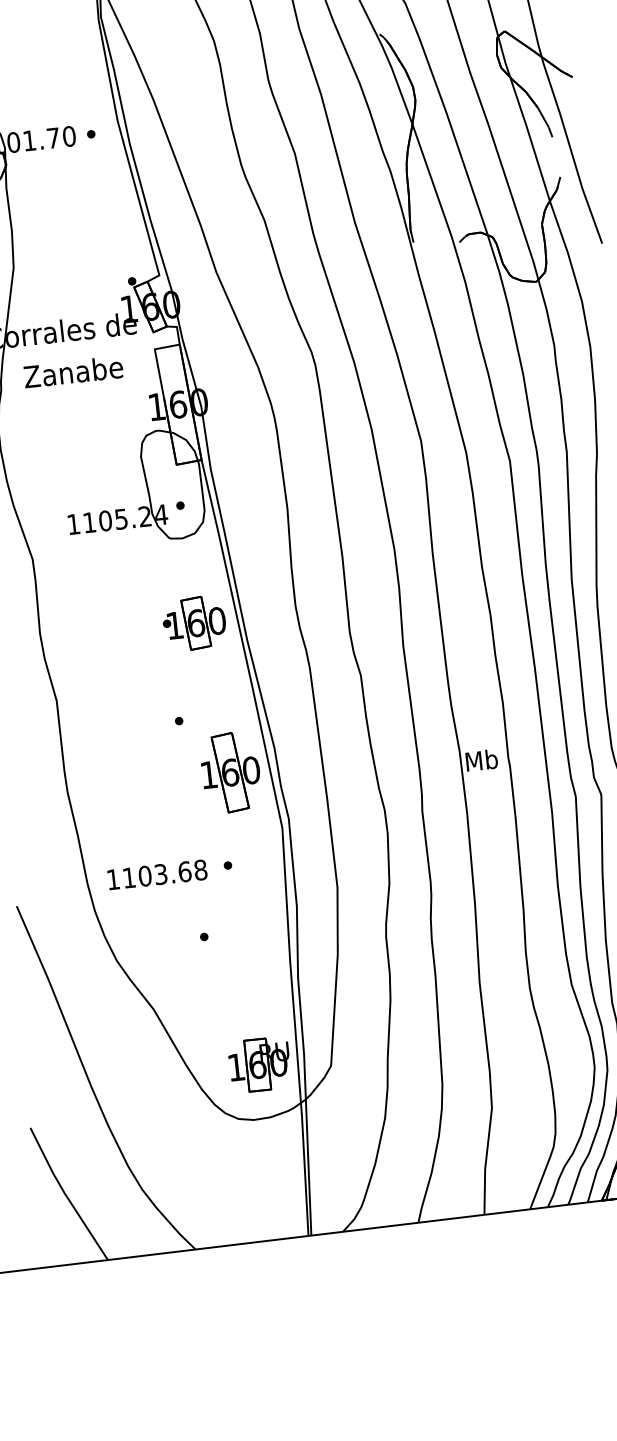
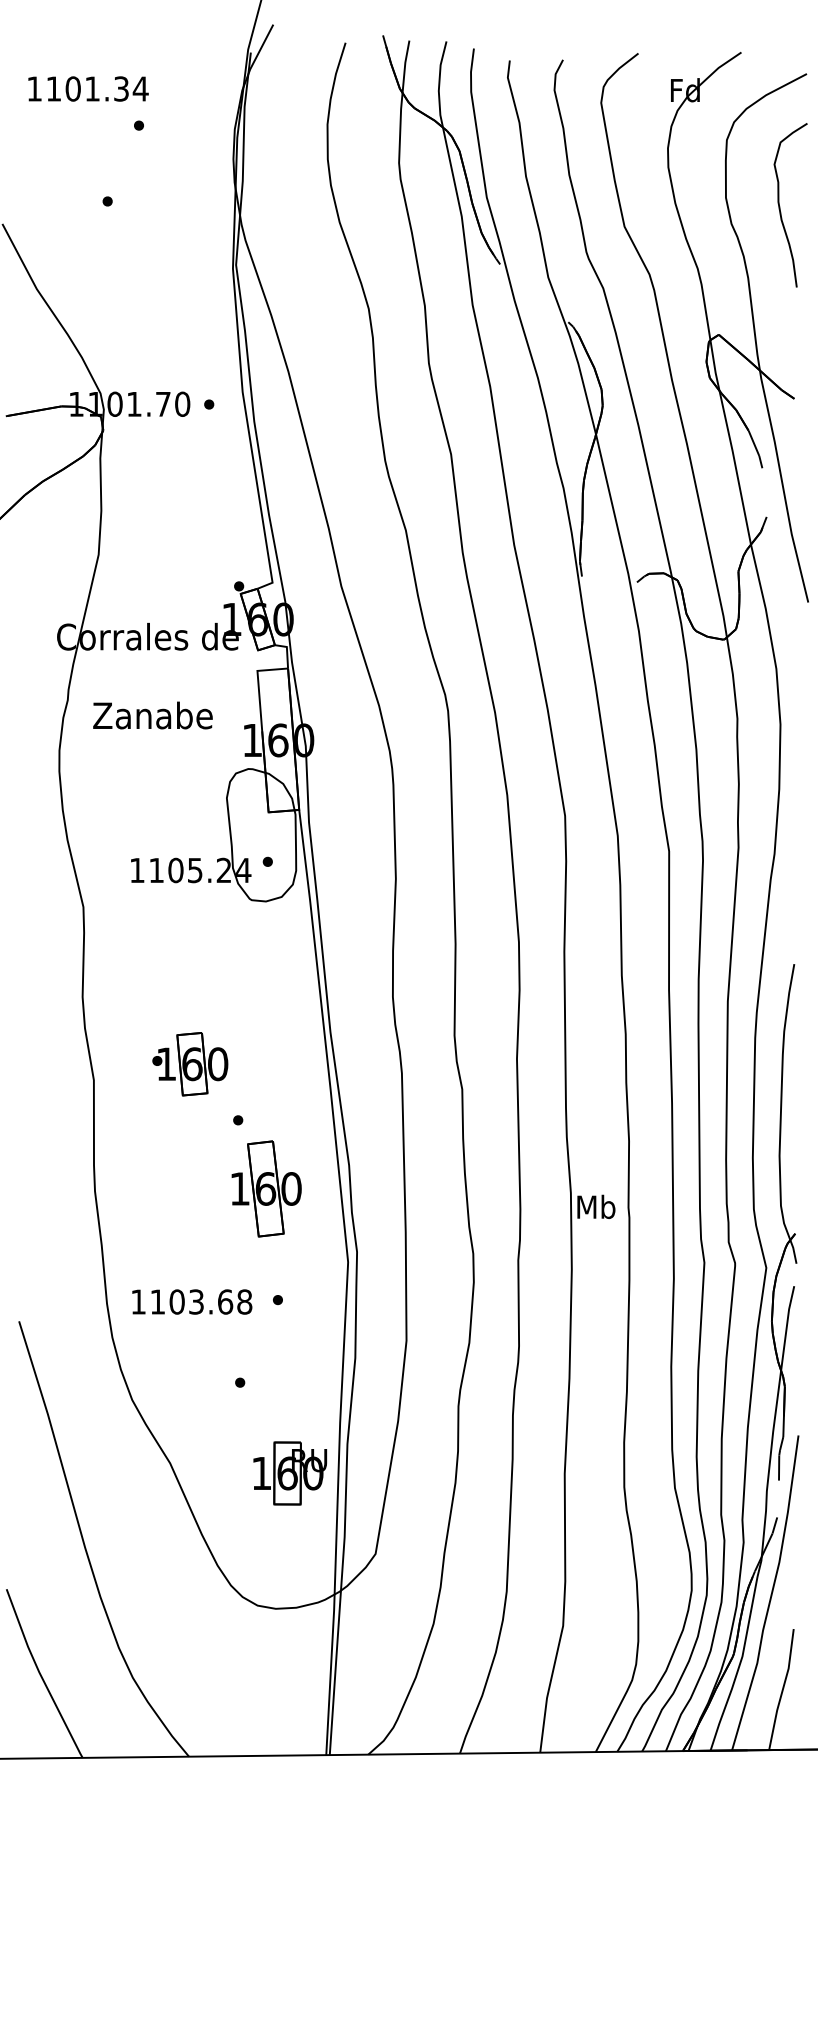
text: (73, 372) -> (152, 715), moved
part: (194, 623) -> (190, 1064), moved
part: (230, 772) -> (266, 1188), moved
part: (260, 1064) -> (290, 1473), moved

